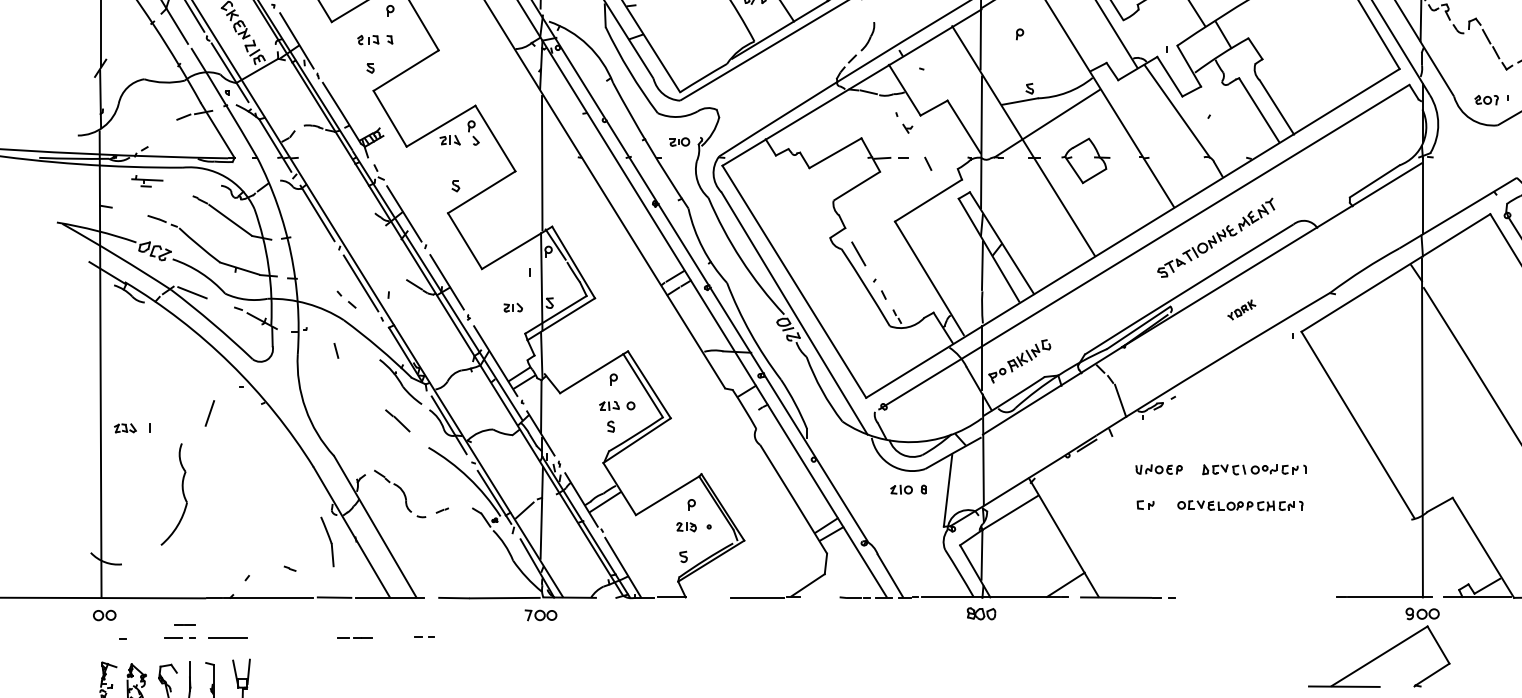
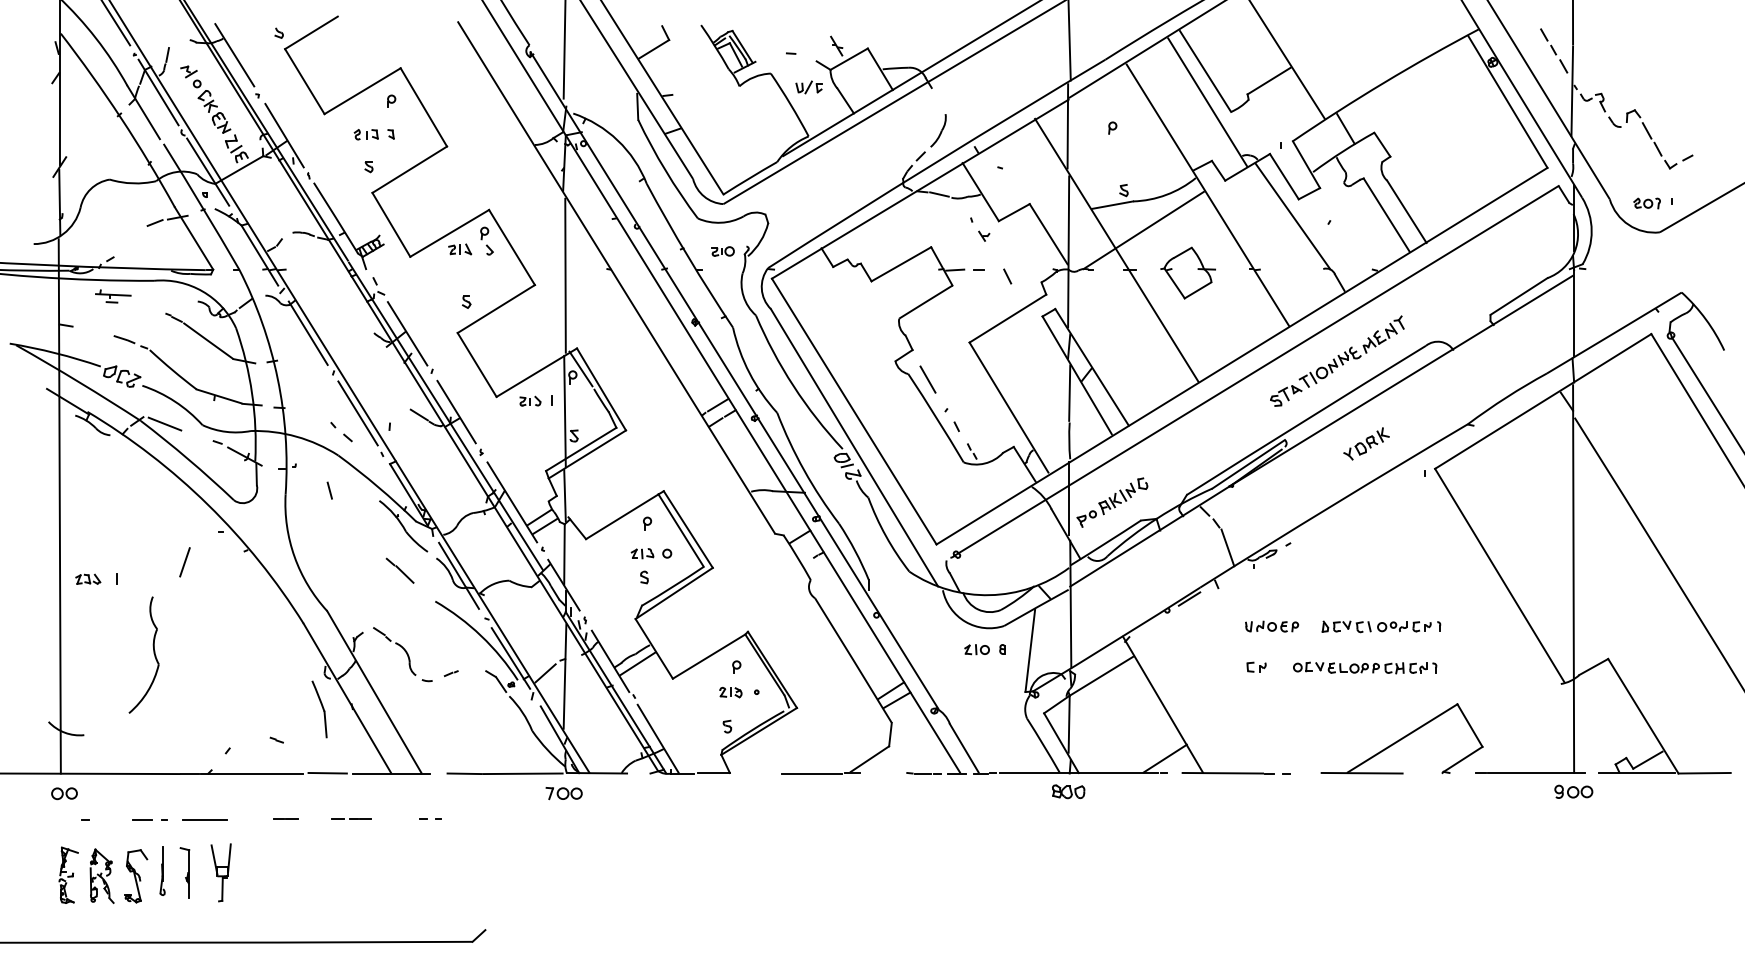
part: (513, 307) -> (530, 400), moved
part: (1241, 309) -> (1366, 443), size x1.43
line: (184, 624) -> (285, 818), moved
part: (1378, 656) -> (1401, 738), moved

